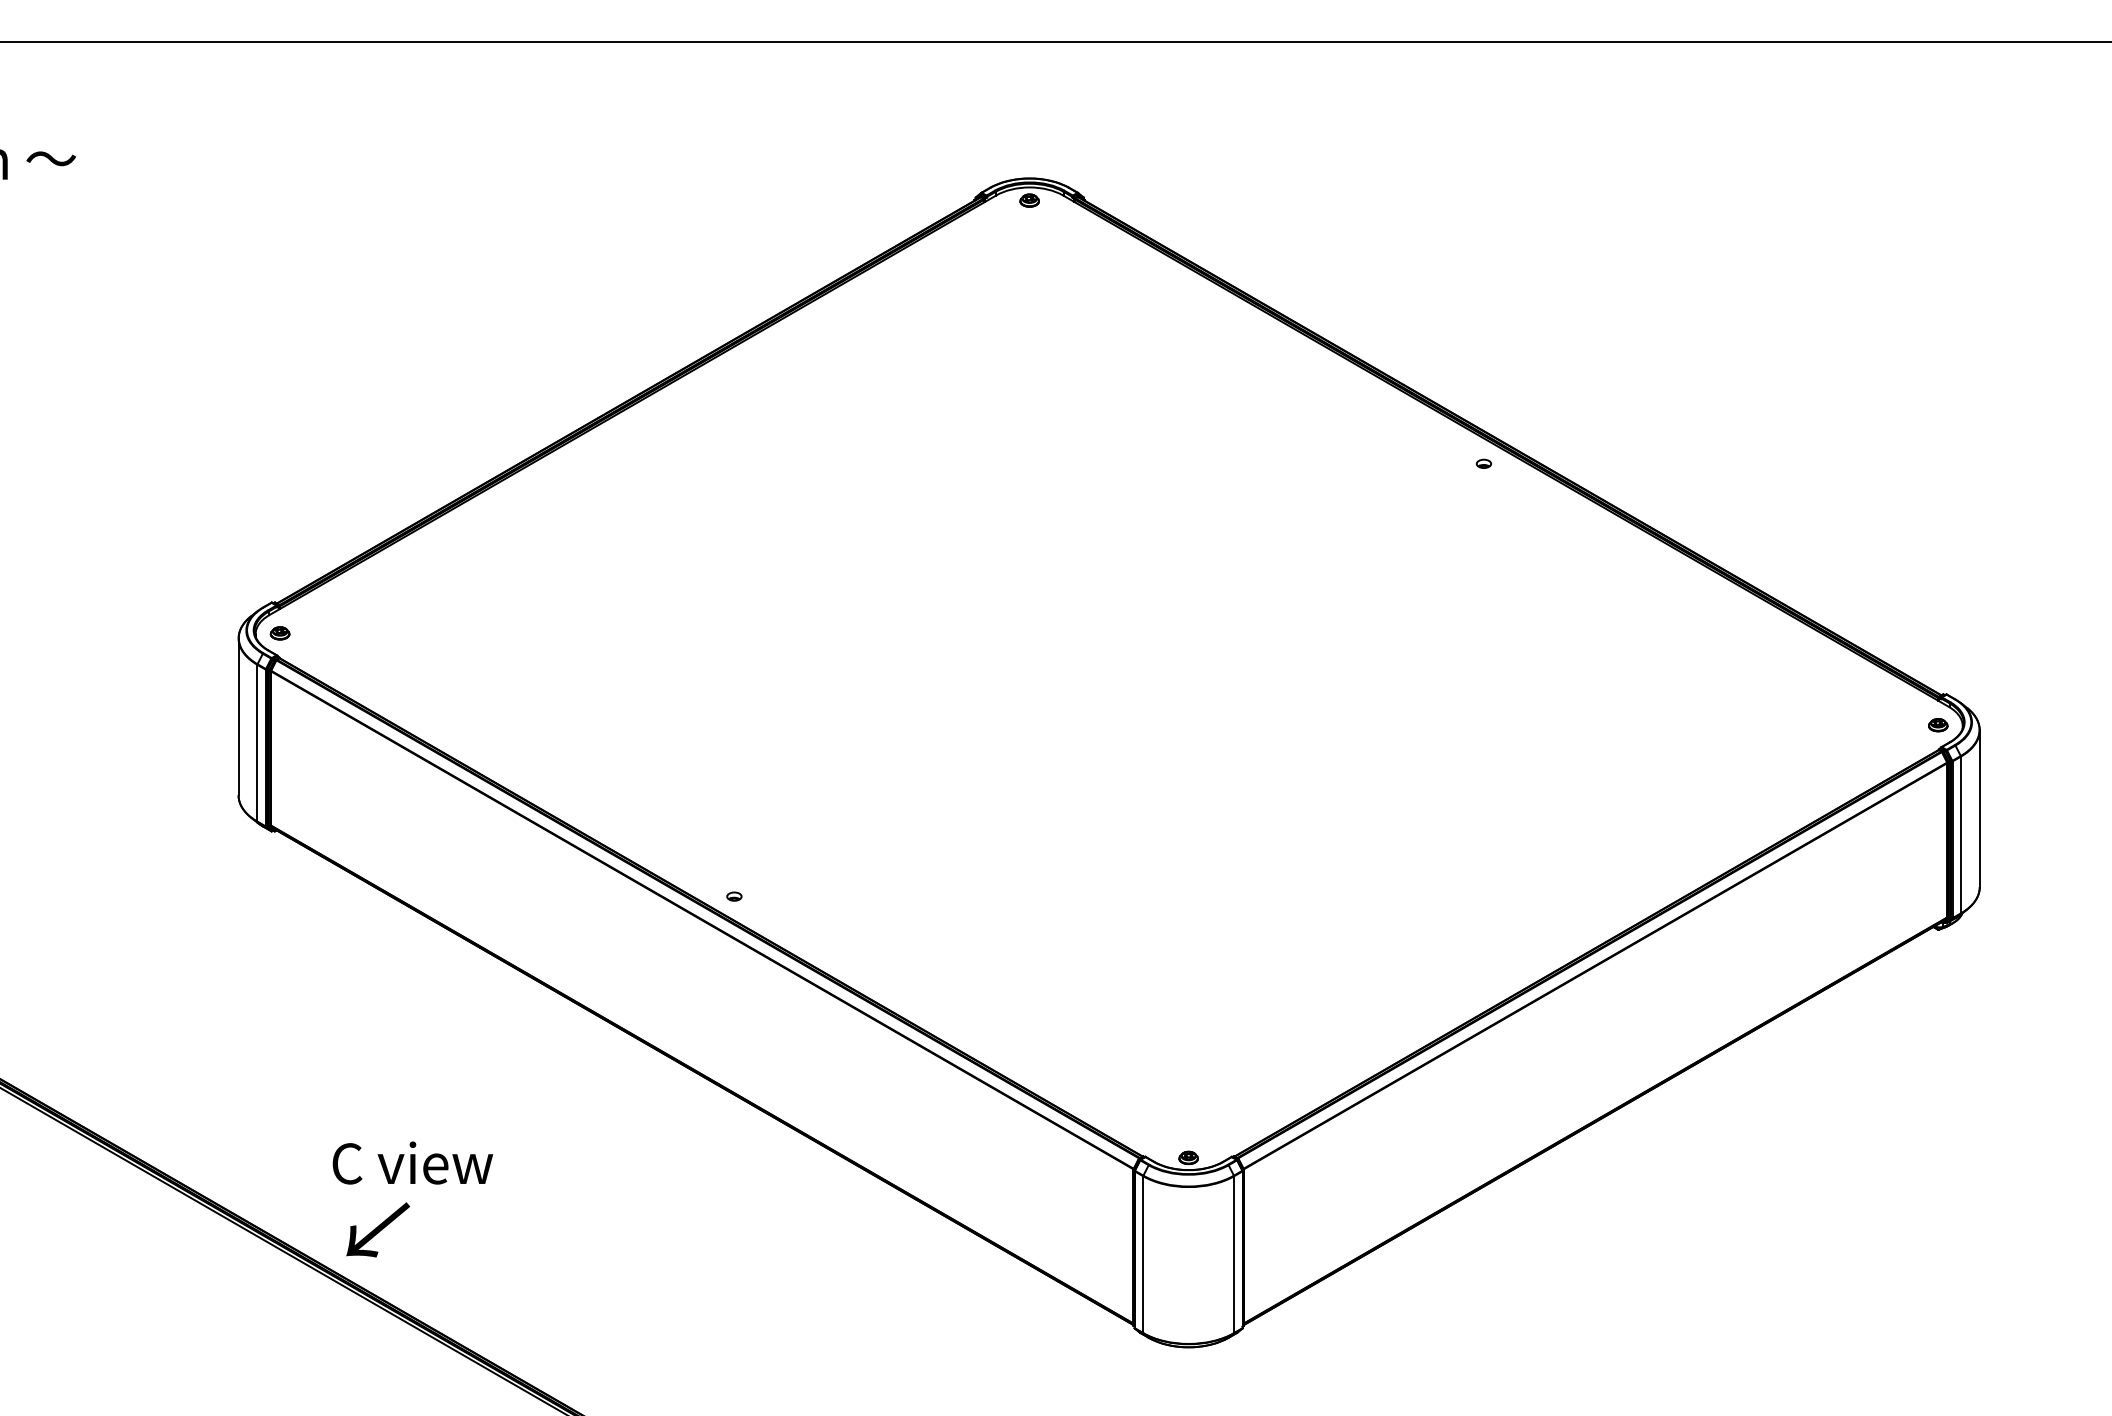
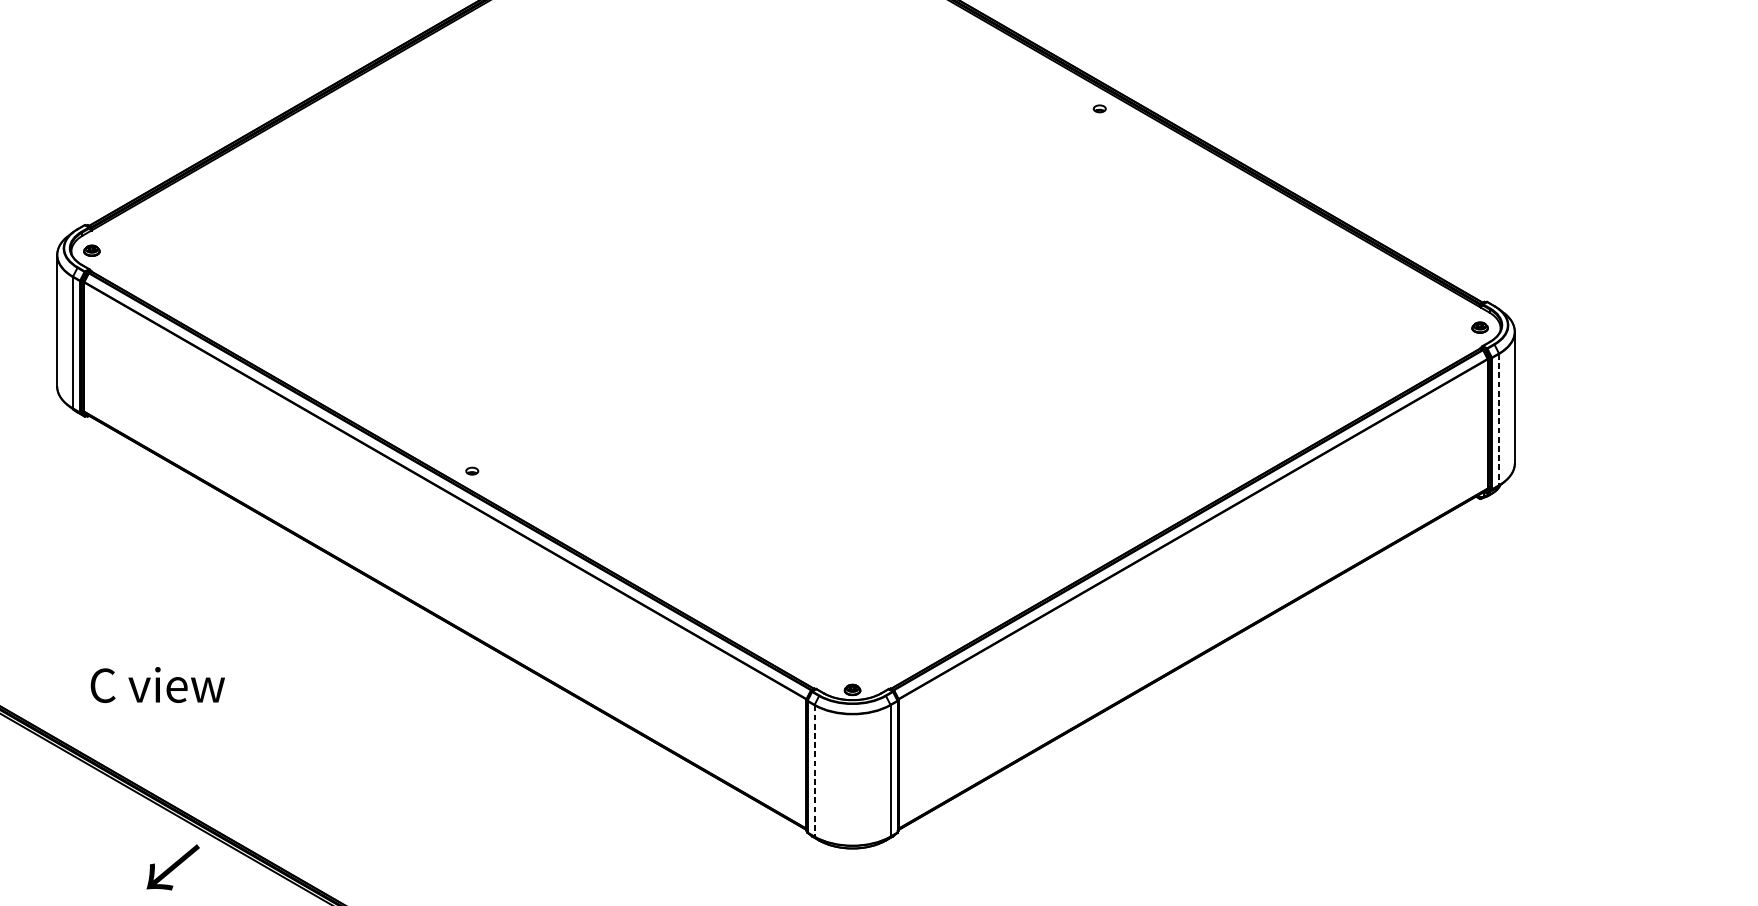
line: (1960, 835) -> (1498, 420), solid -> dashed
text: (412, 1162) -> (157, 684), moved
text: (378, 1229) -> (173, 867), moved
line: (1143, 1255) -> (814, 771), solid -> dashed

